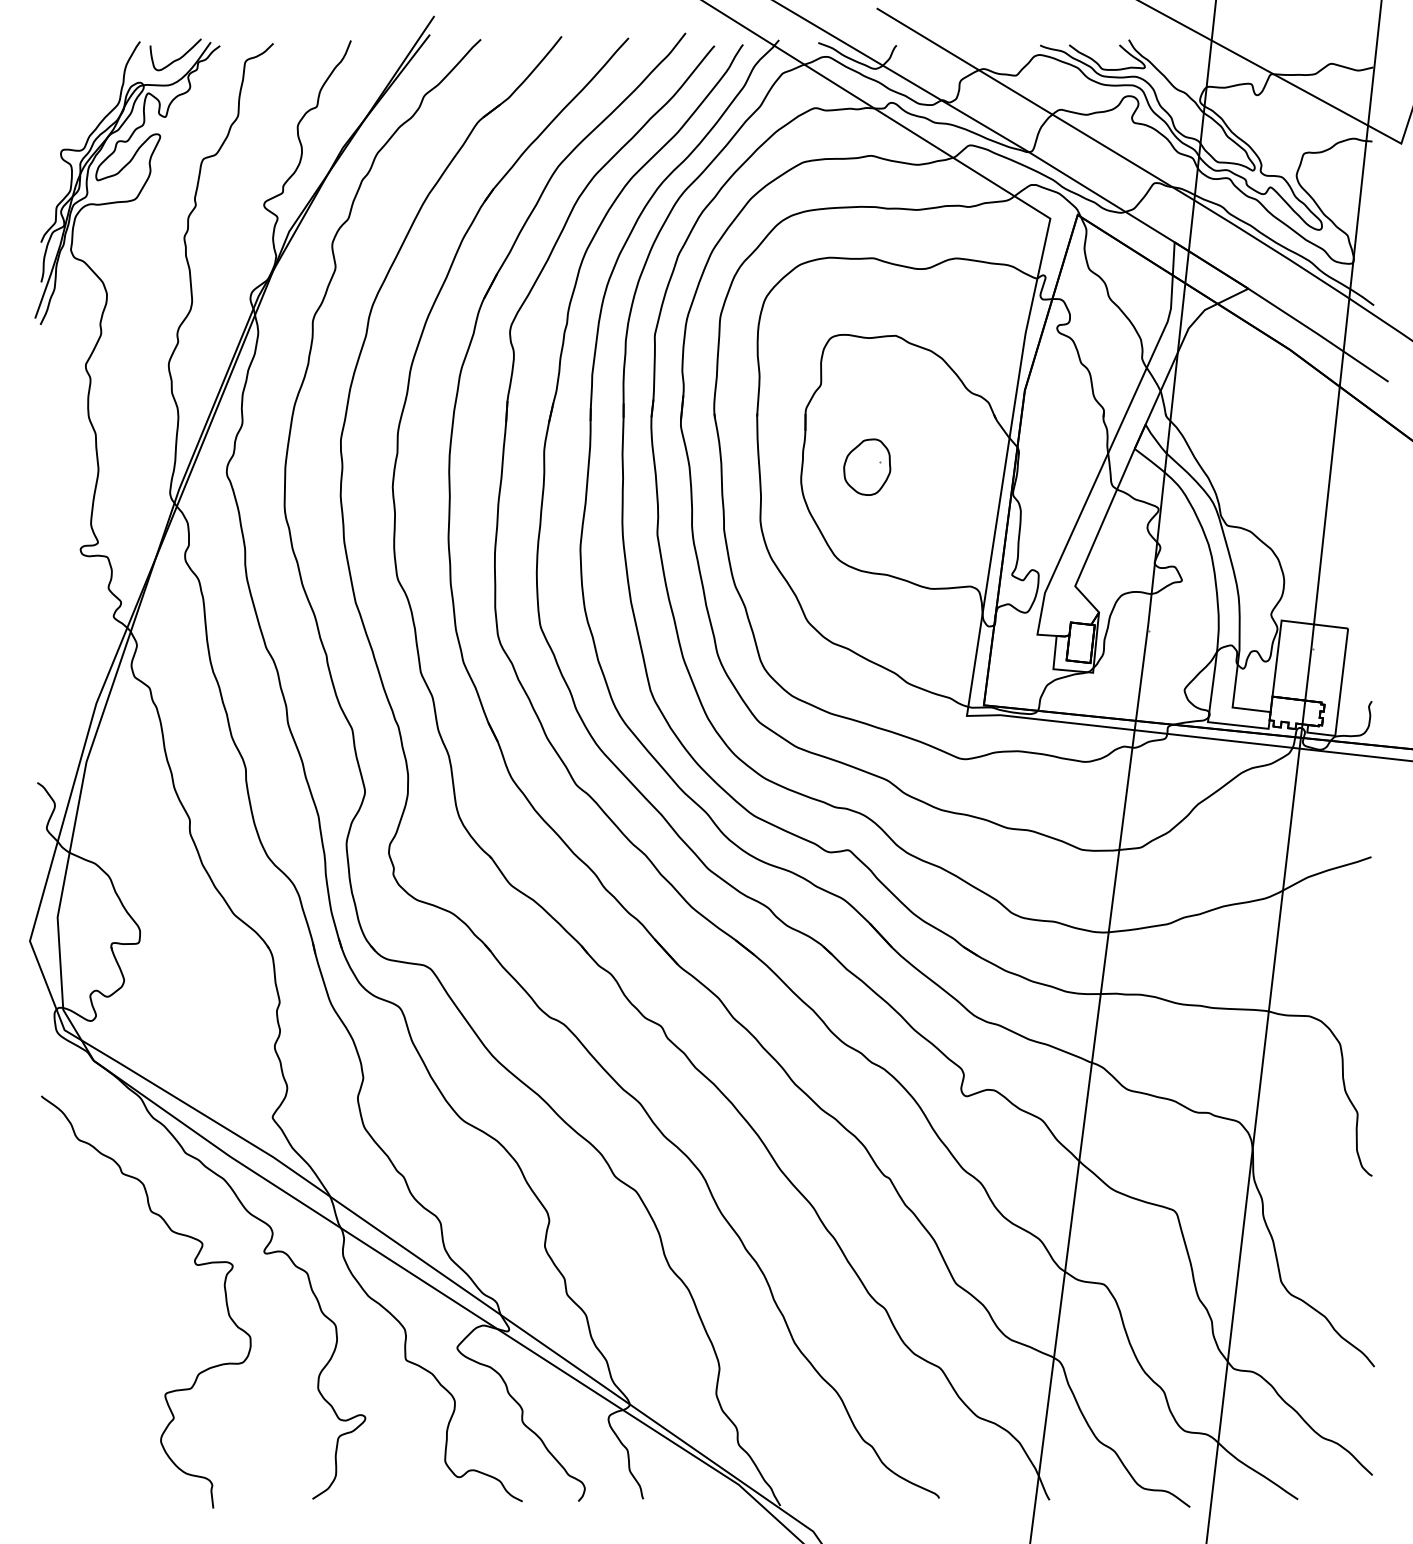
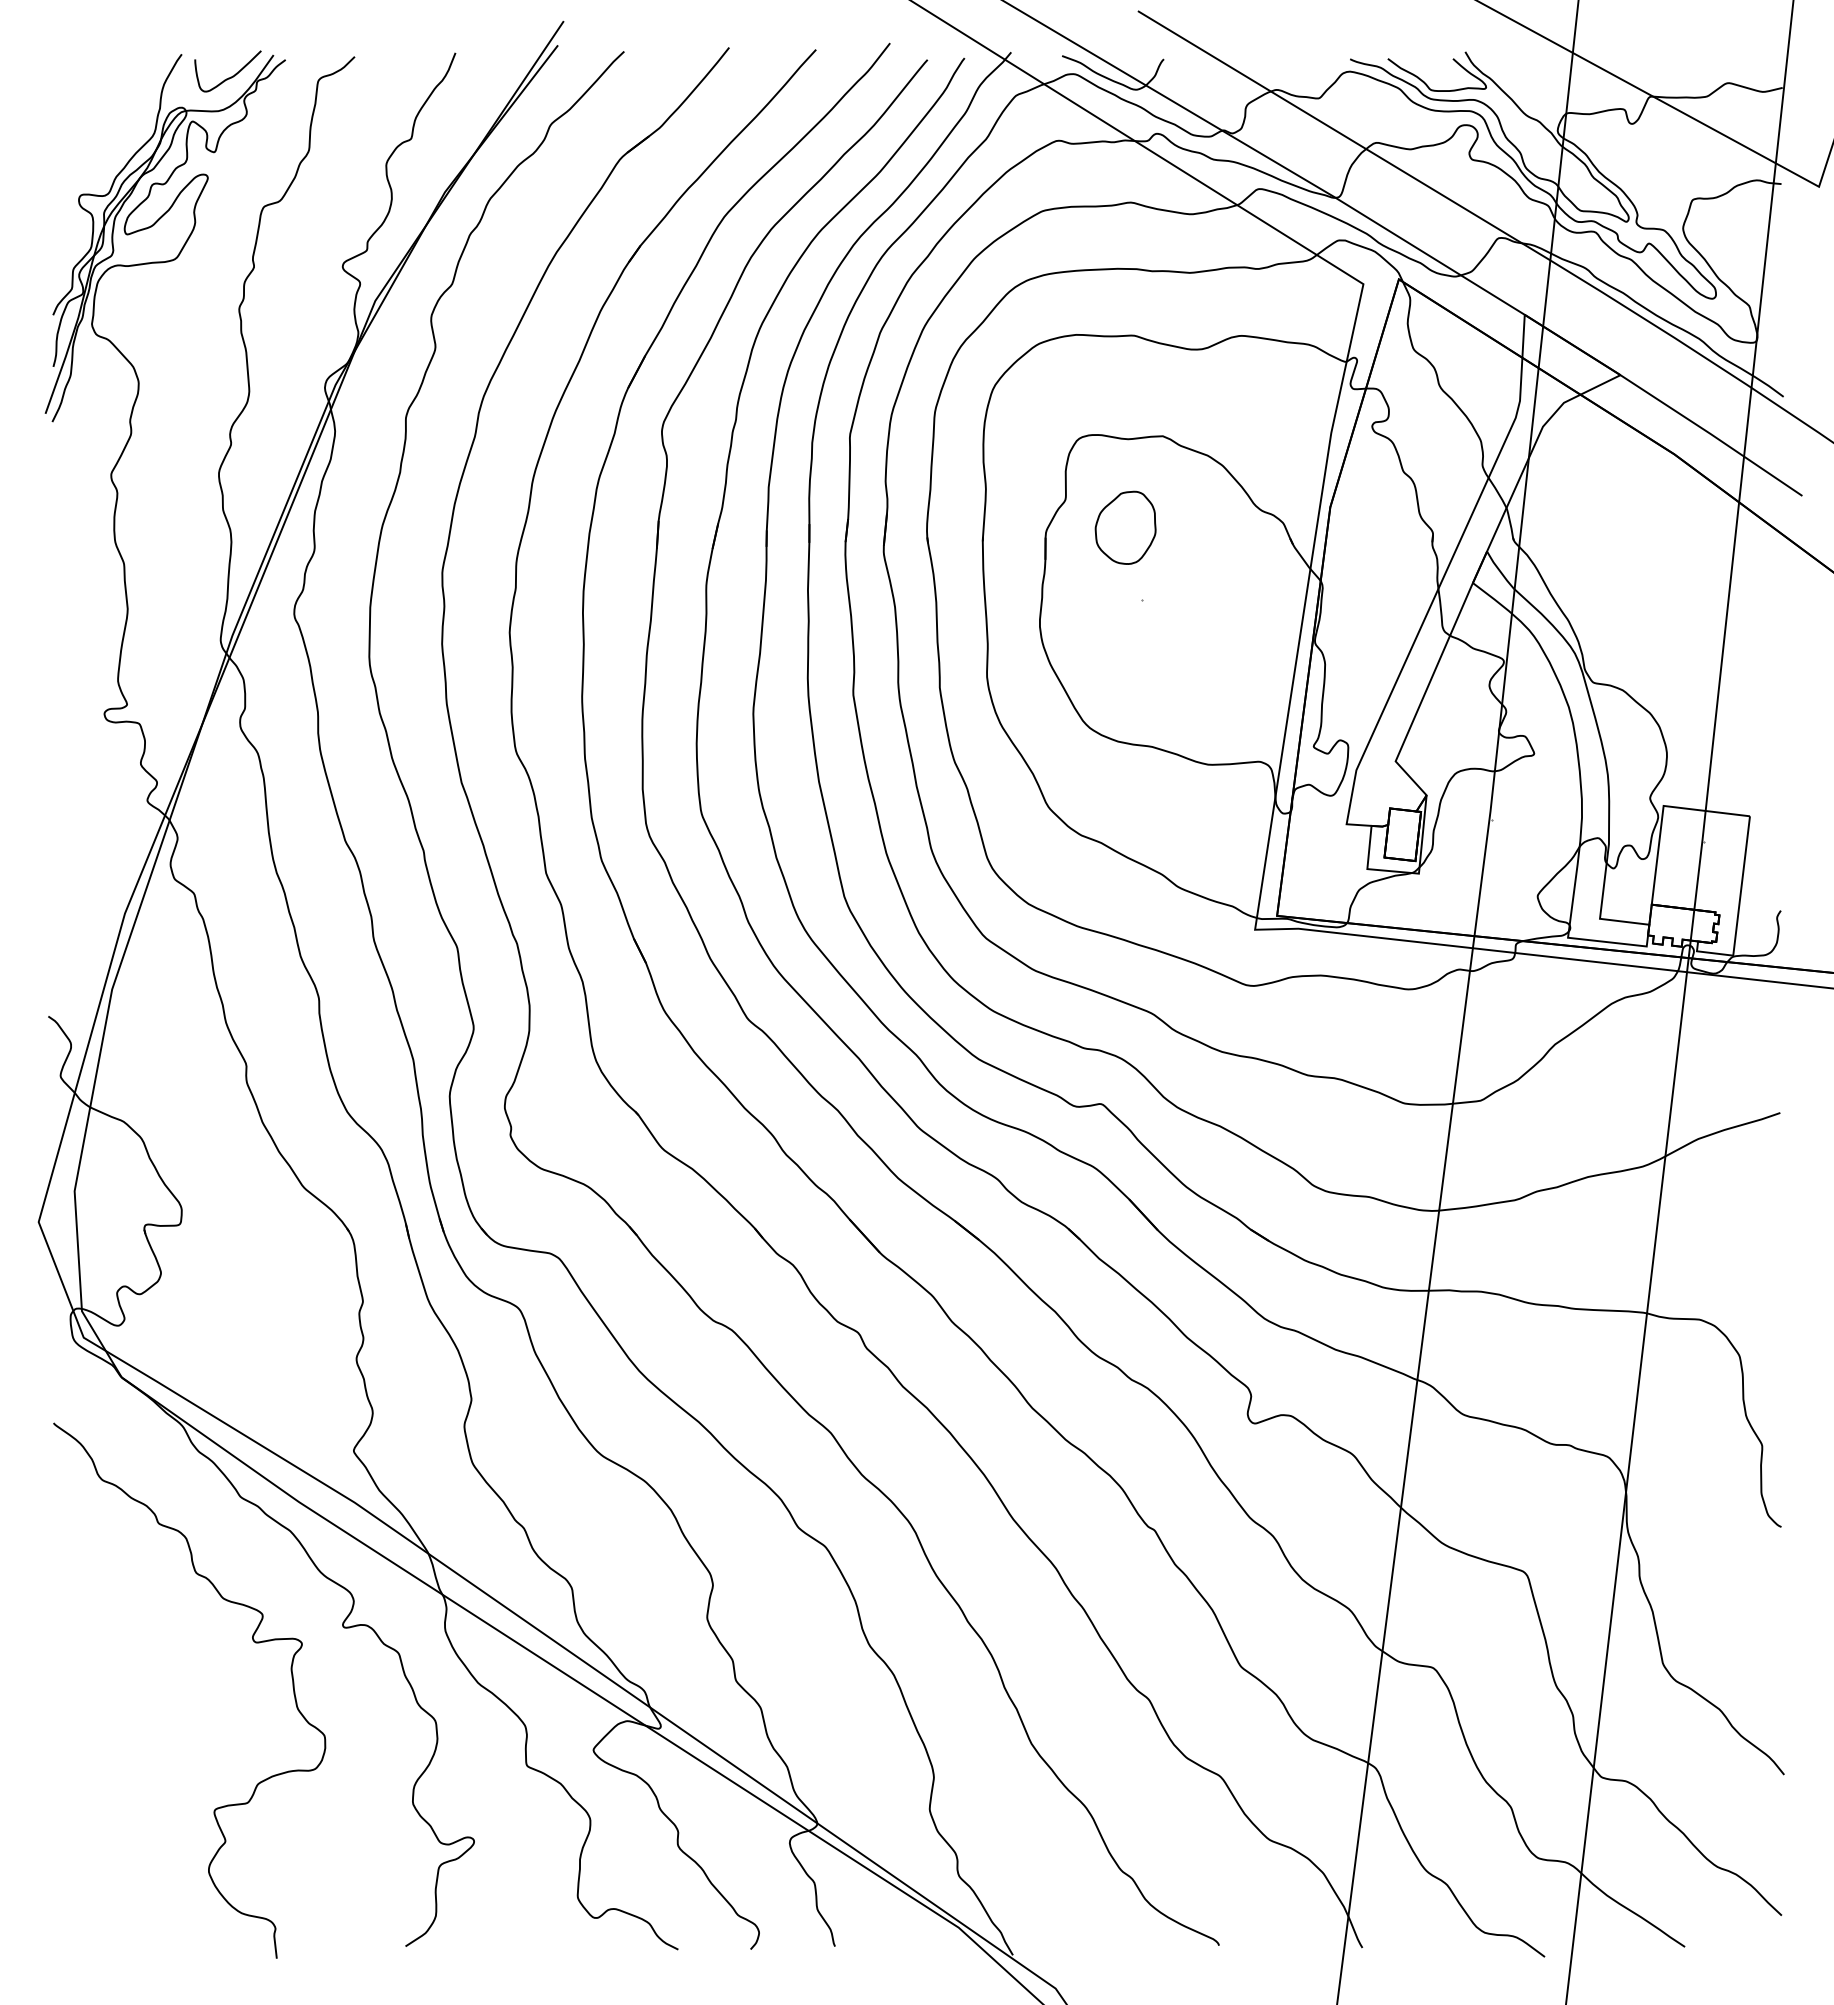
part: (867, 466) -> (1125, 527), moved

